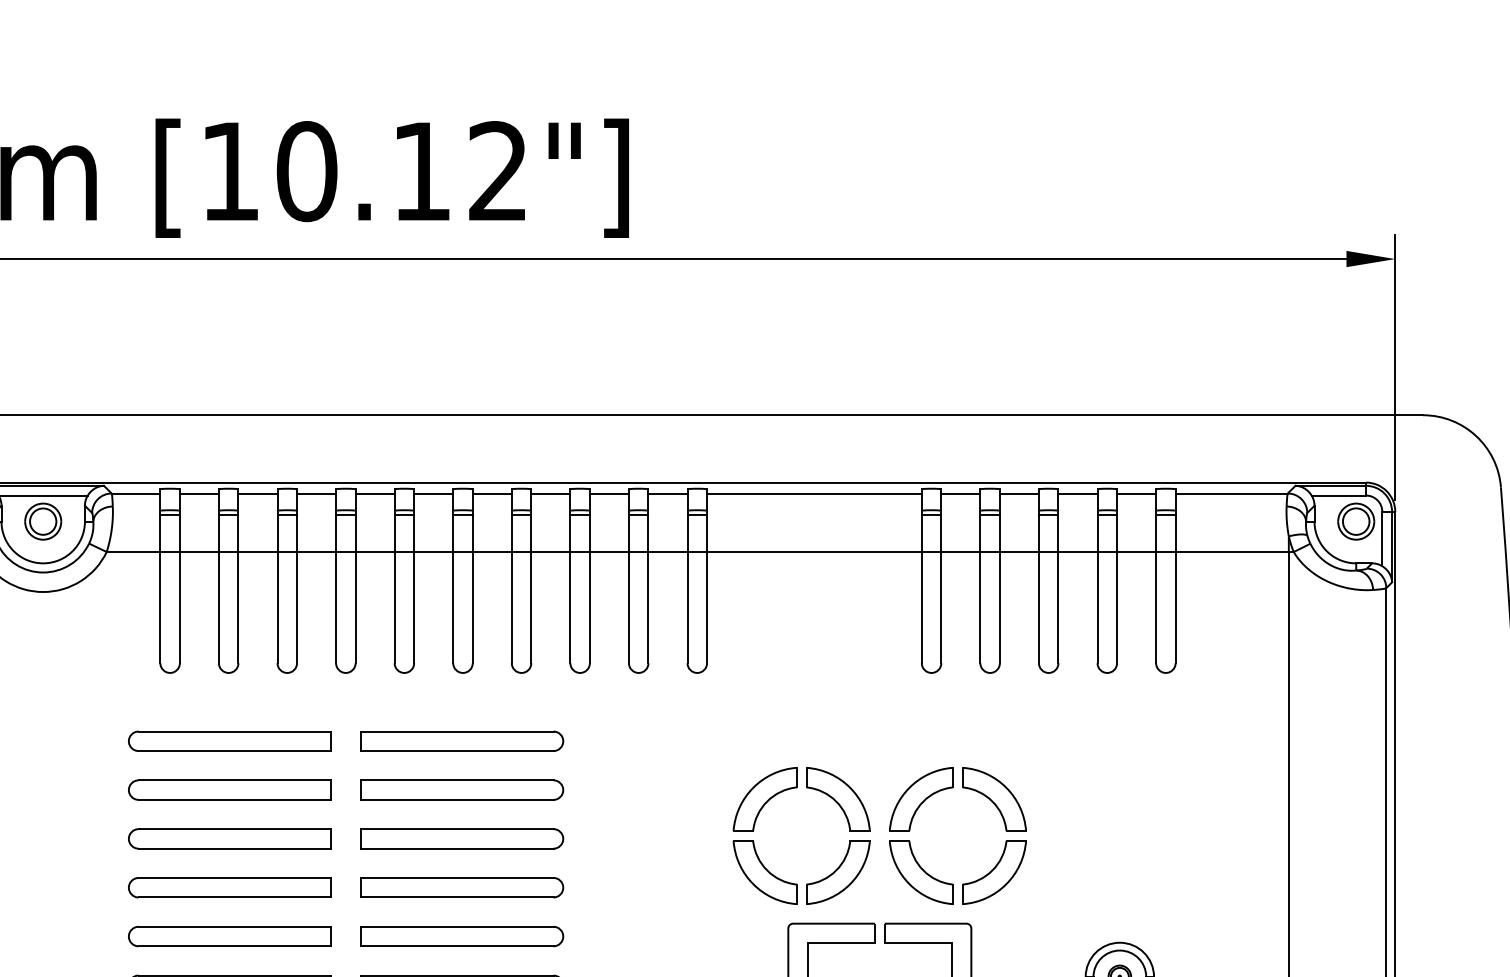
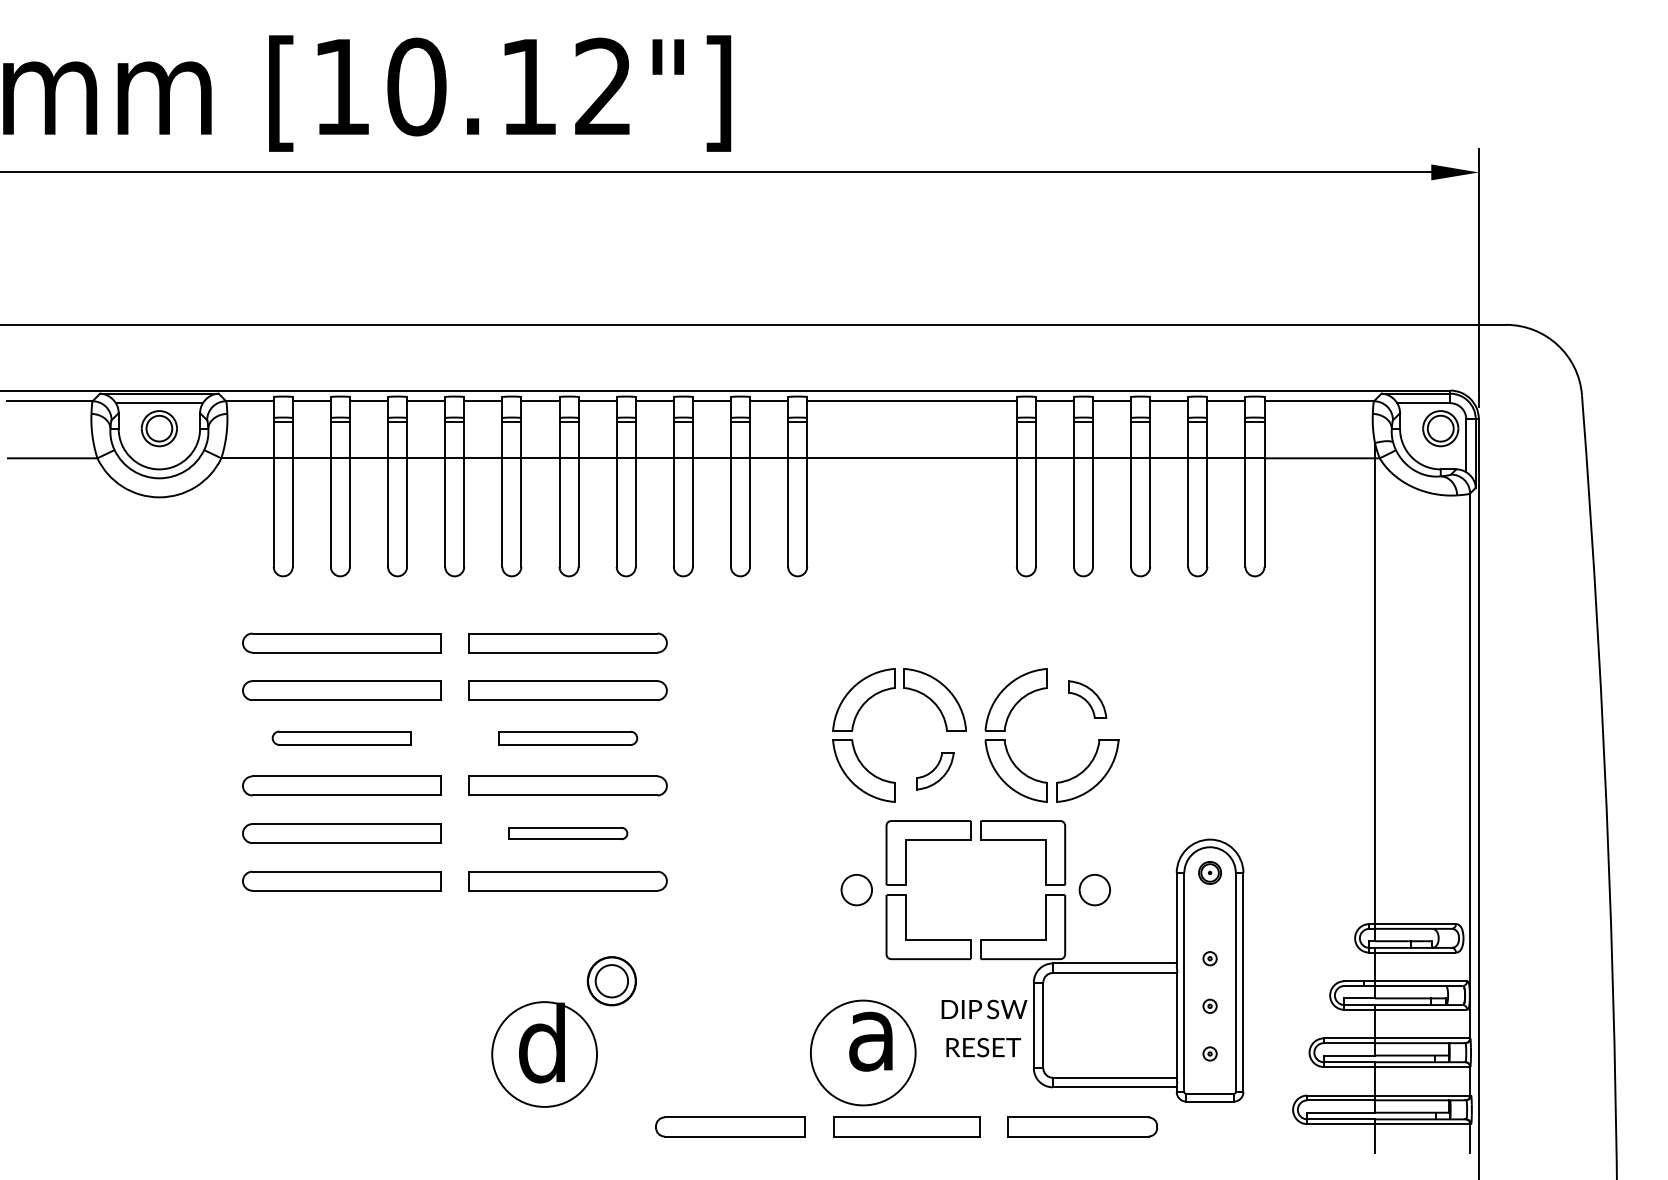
part: (994, 799) -> (1087, 699), size x0.6
part: (229, 838) -> (341, 737), size x0.7
part: (461, 839) -> (567, 738), size x0.7
part: (837, 871) -> (934, 770), size x0.6
part: (461, 936) -> (567, 833), size x0.6

